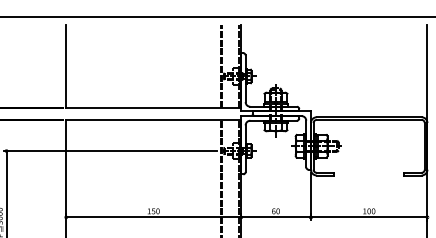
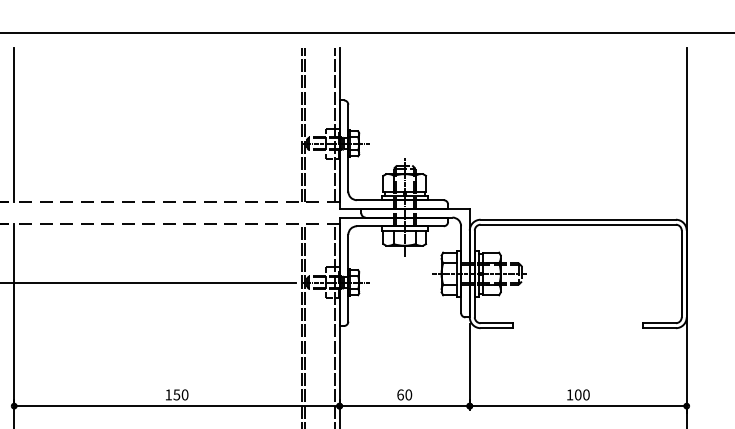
line: (153, 107) -> (176, 201), solid -> dashed
line: (153, 119) -> (176, 223), solid -> dashed

